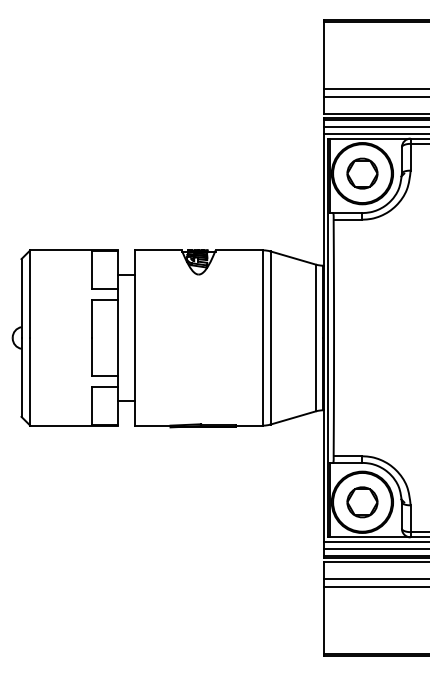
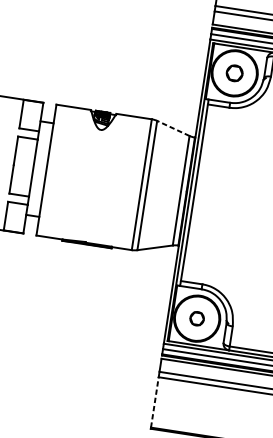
part: (362, 173) -> (234, 73), size x0.7
line: (293, 258) -> (173, 128), solid -> dashed
part: (362, 502) -> (197, 318), size x0.6
line: (323, 620) -> (154, 402), solid -> dashed

